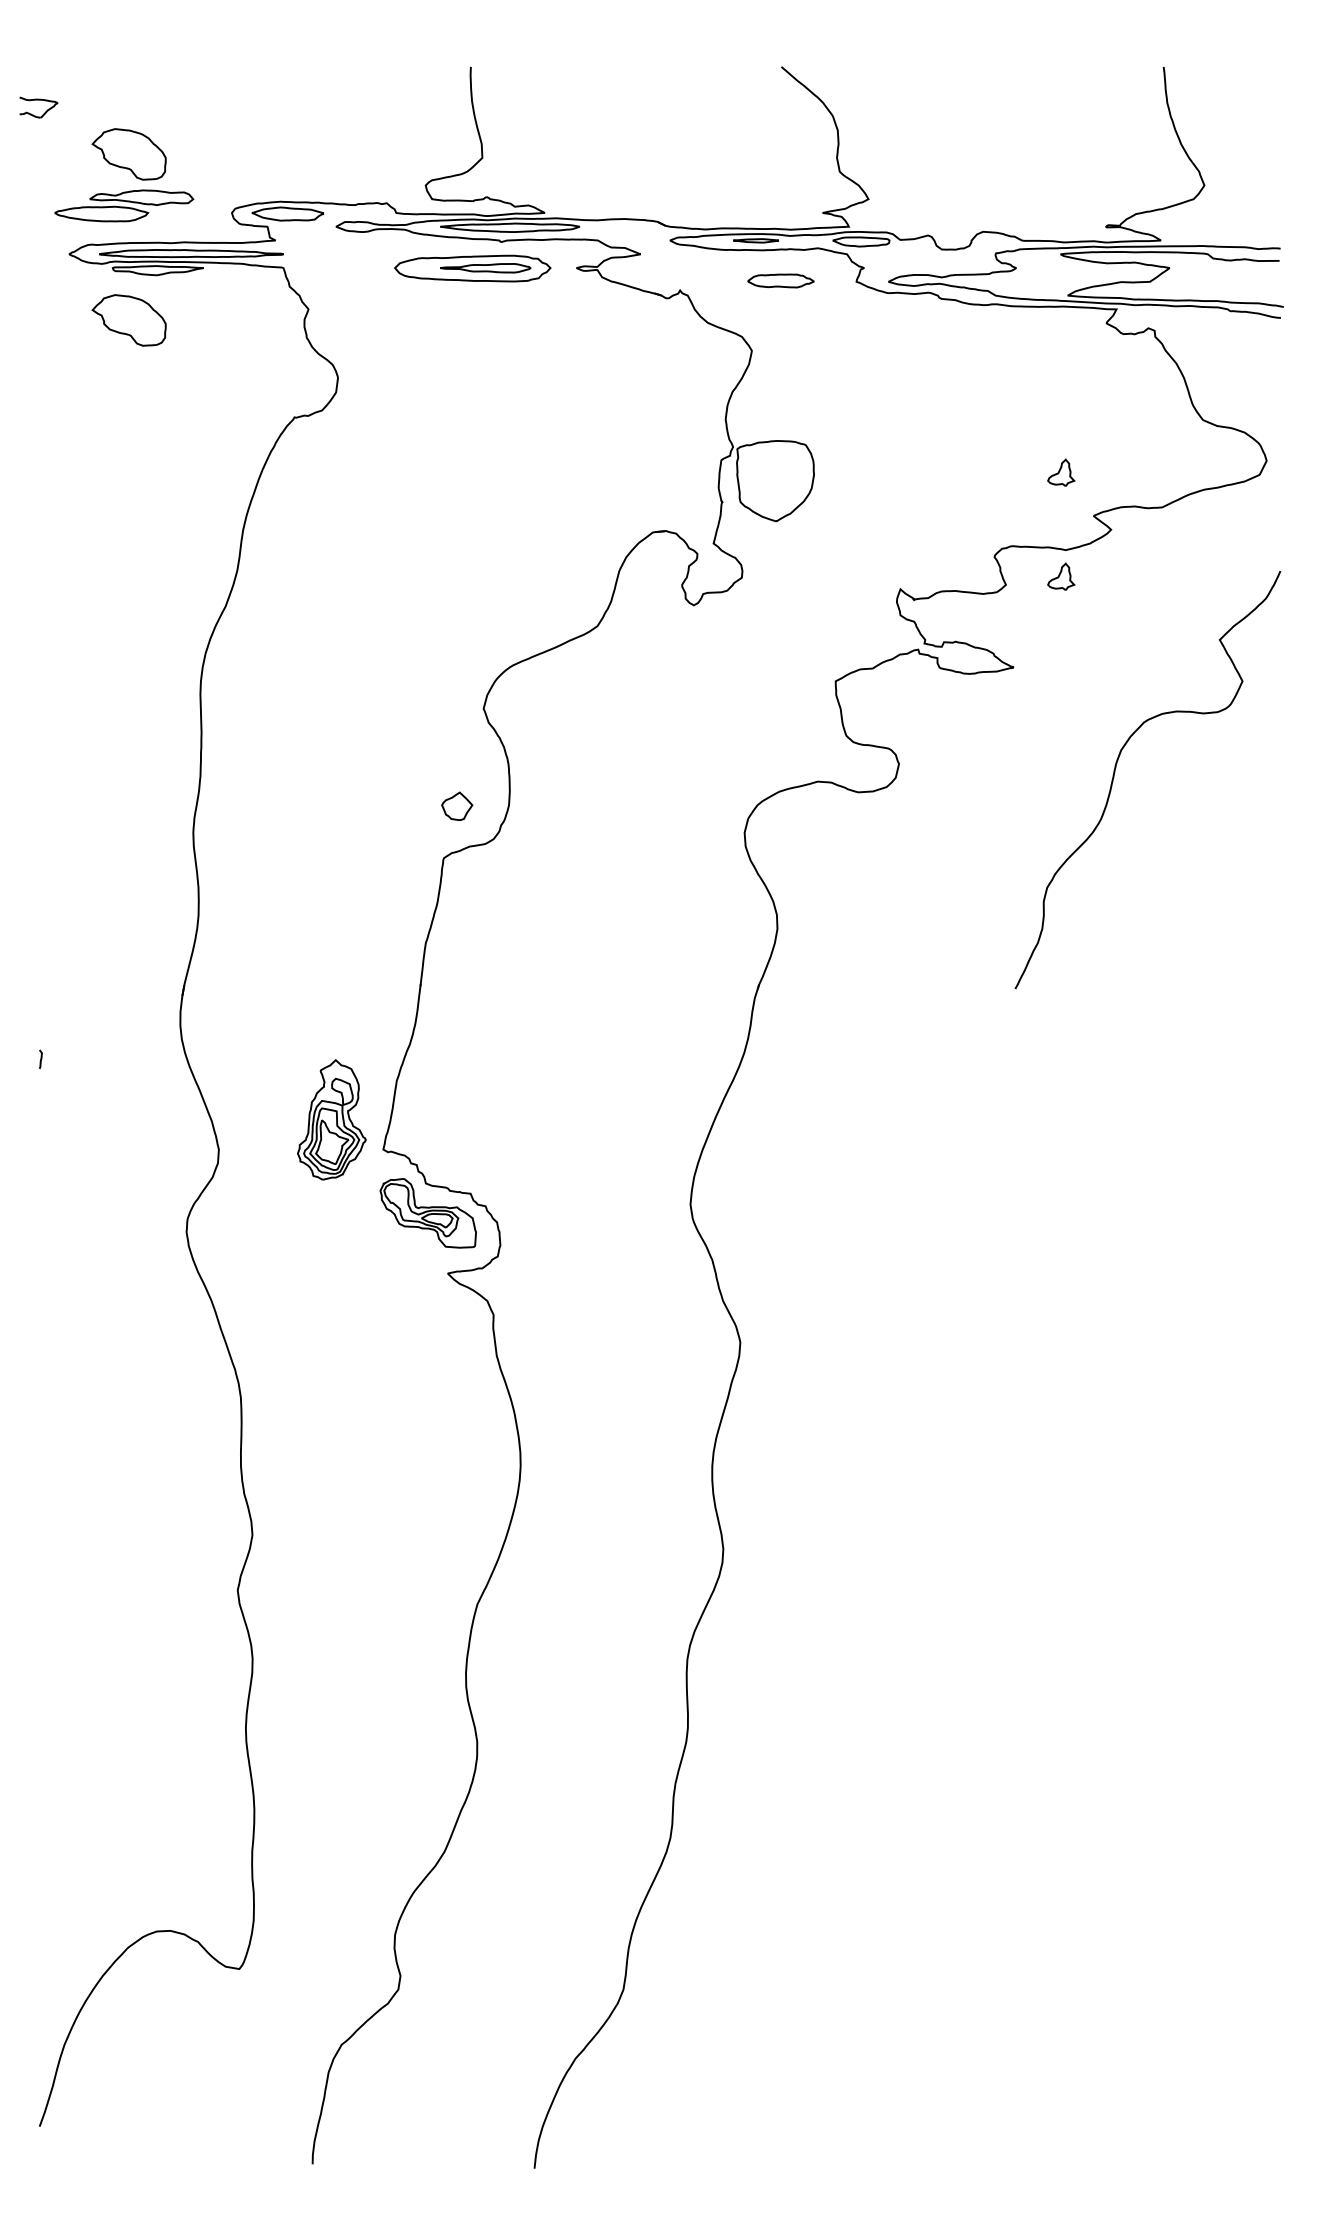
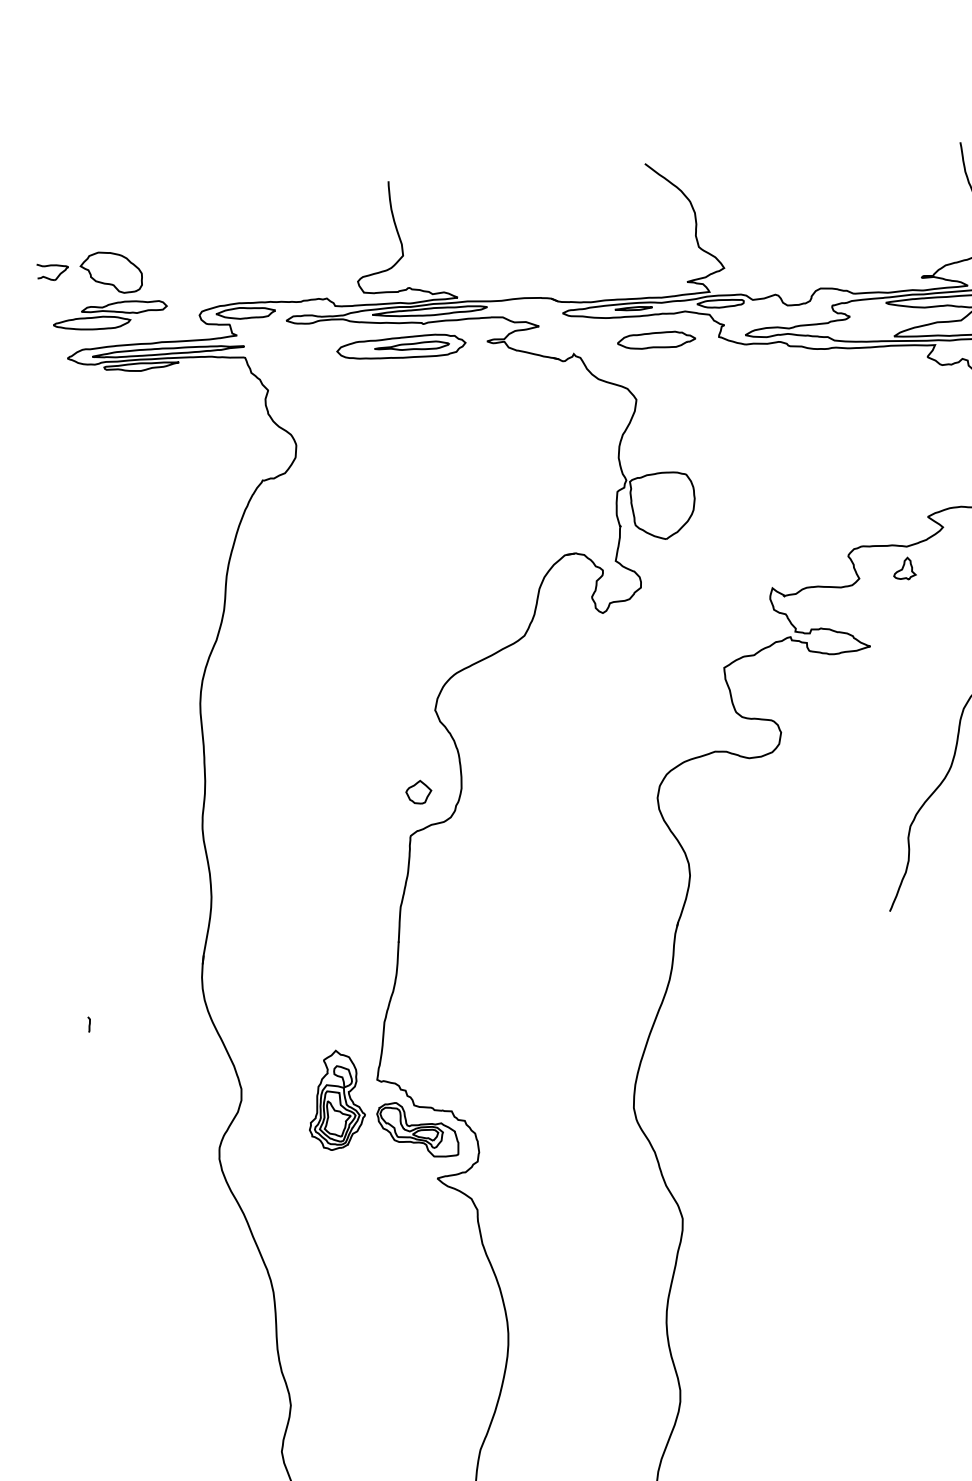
part: (38, 100) -> (52, 266), moved
part: (780, 280) -> (656, 340), size x1.43
part: (128, 320) -> (120, 409), removed
part: (1061, 472) -> (898, 482), removed
part: (331, 1119) -> (335, 1100), moved

